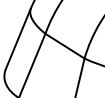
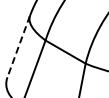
line: (18, 38) -> (18, 46), solid -> dashed

